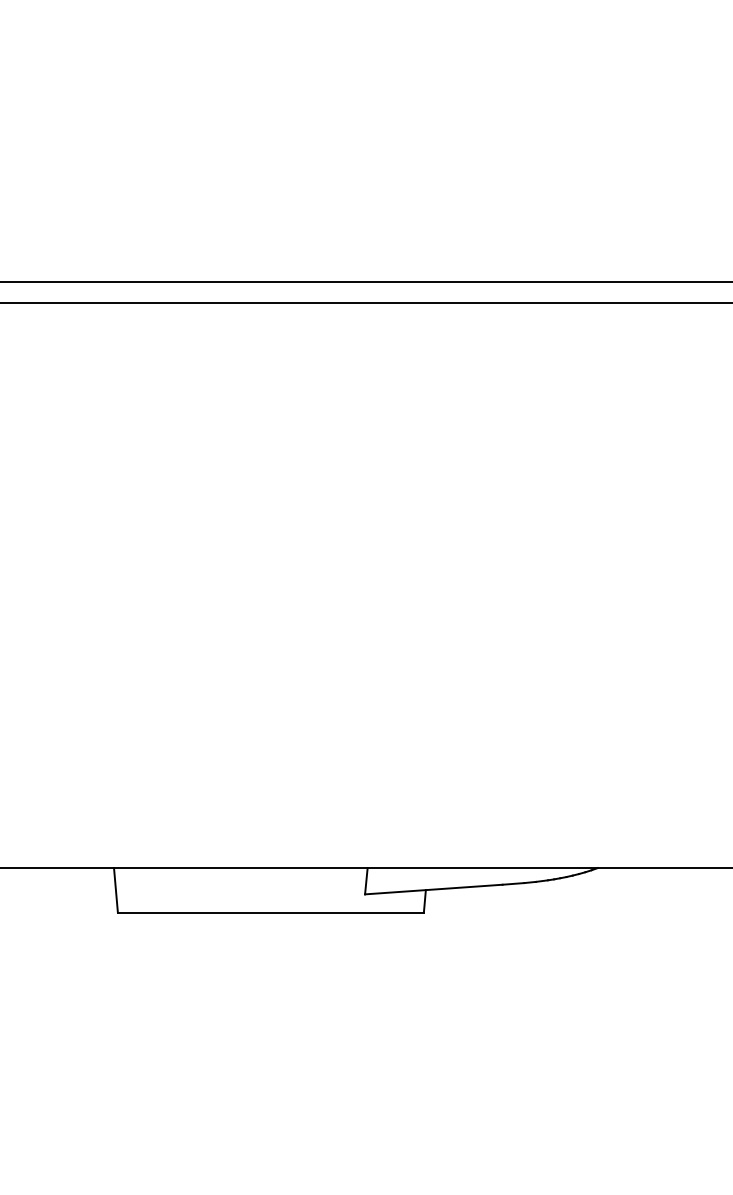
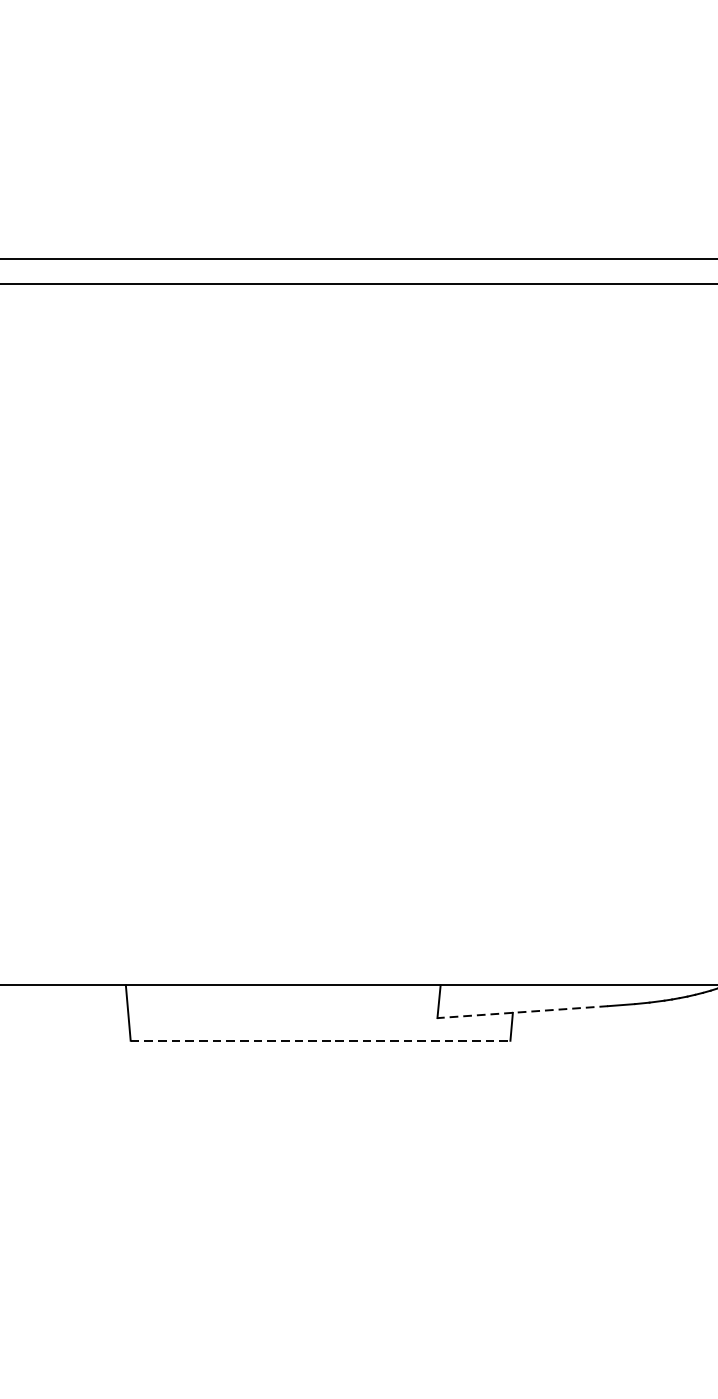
line: (433, 889) -> (522, 1012), solid -> dashed
line: (270, 912) -> (320, 1040), solid -> dashed

